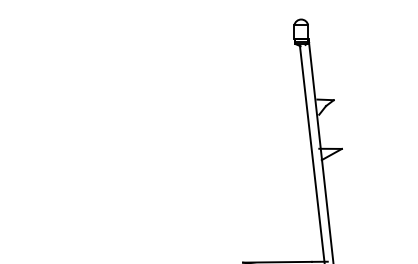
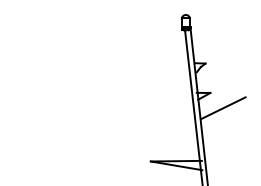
line: (363, 174) -> (223, 108), added

